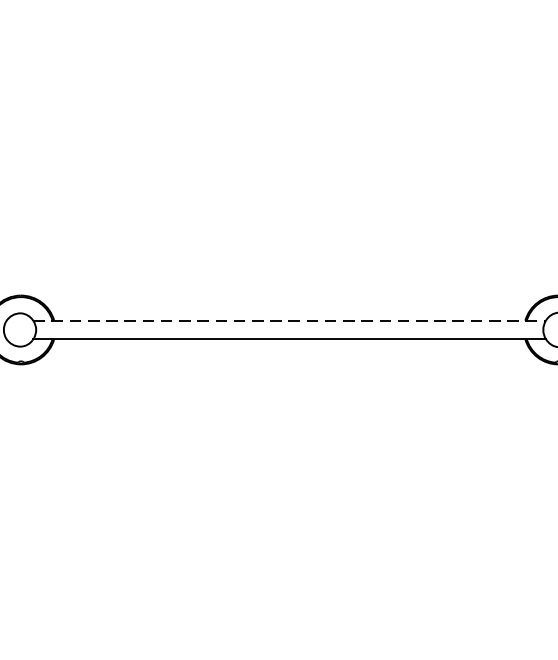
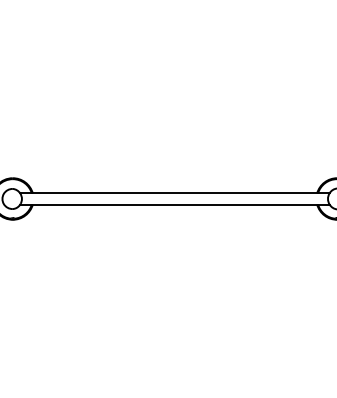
line: (288, 320) -> (174, 193), dashed -> solid

